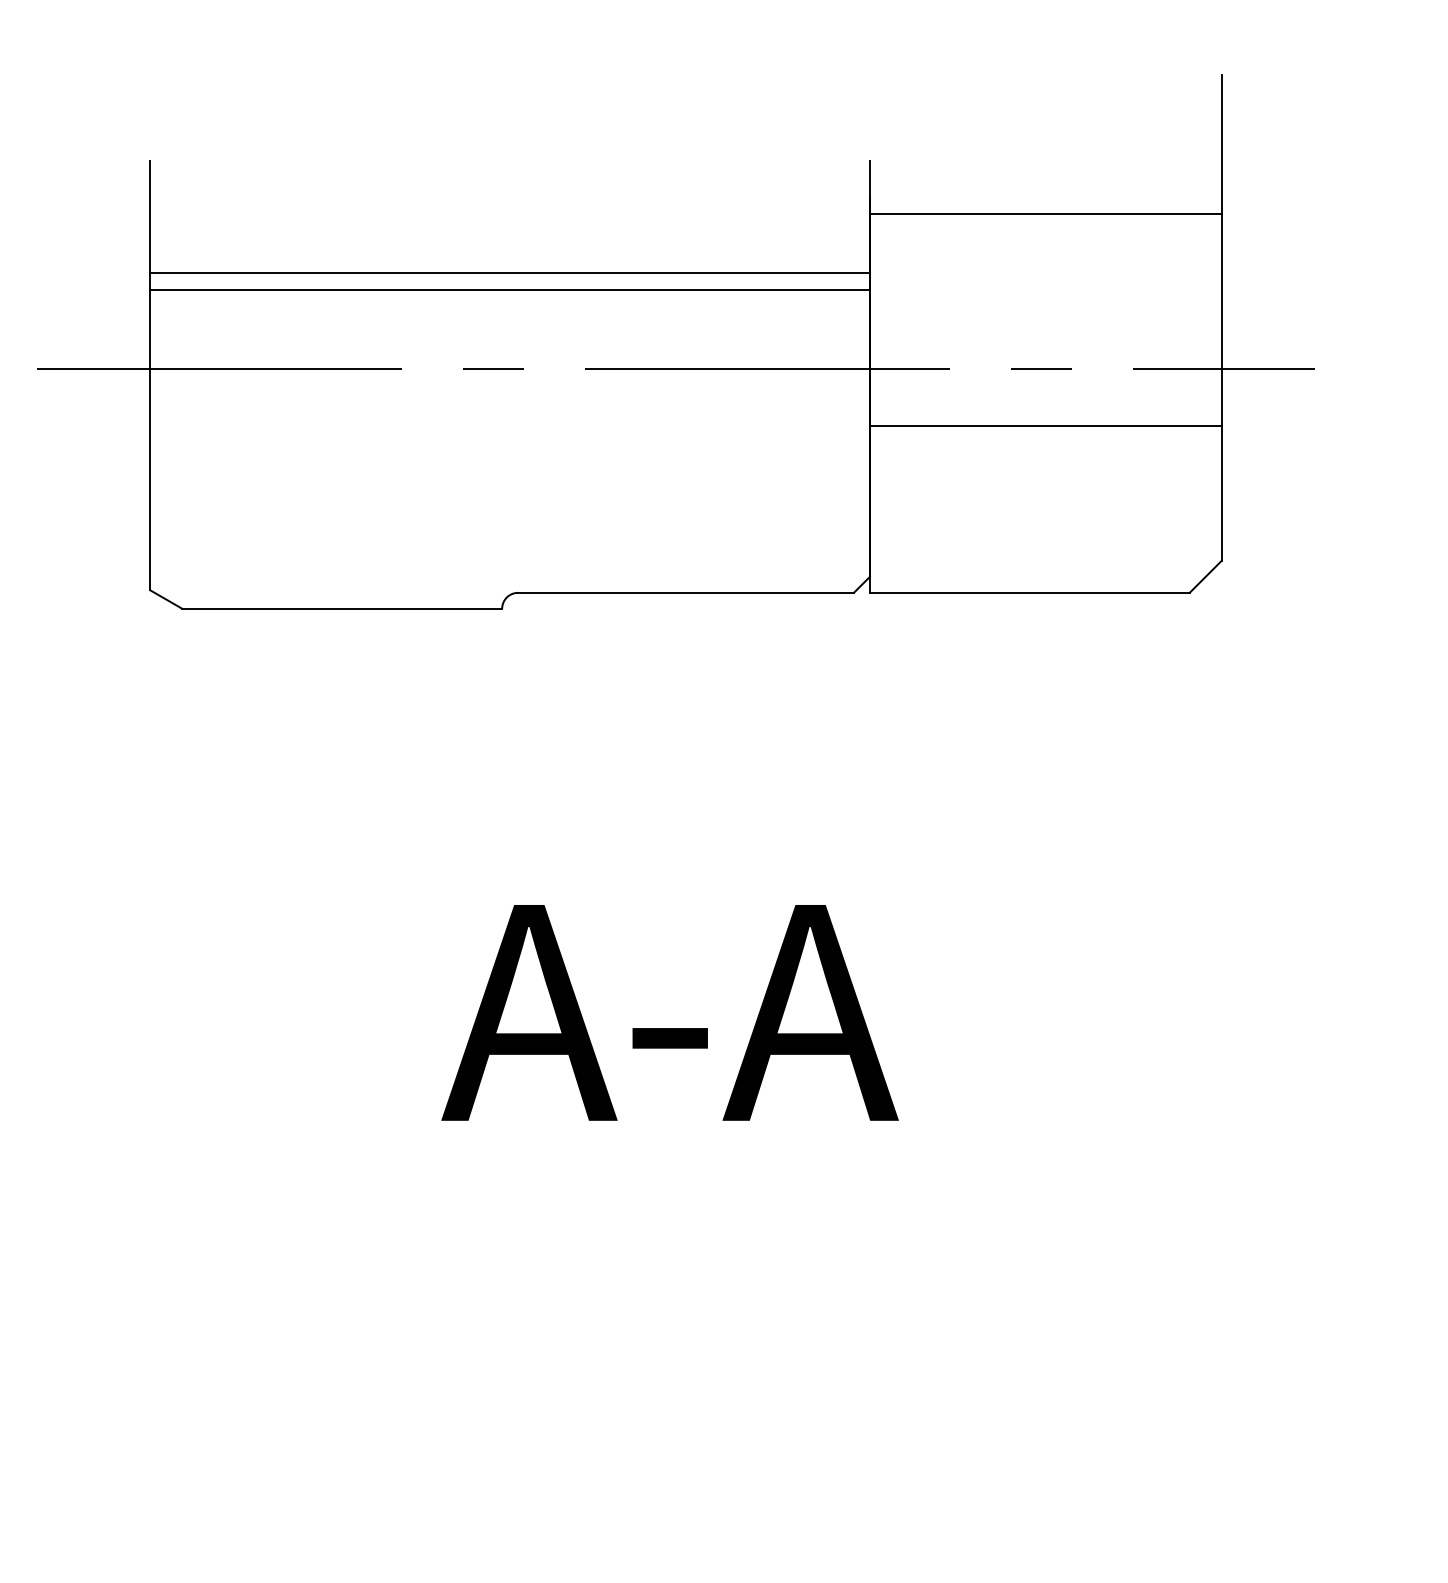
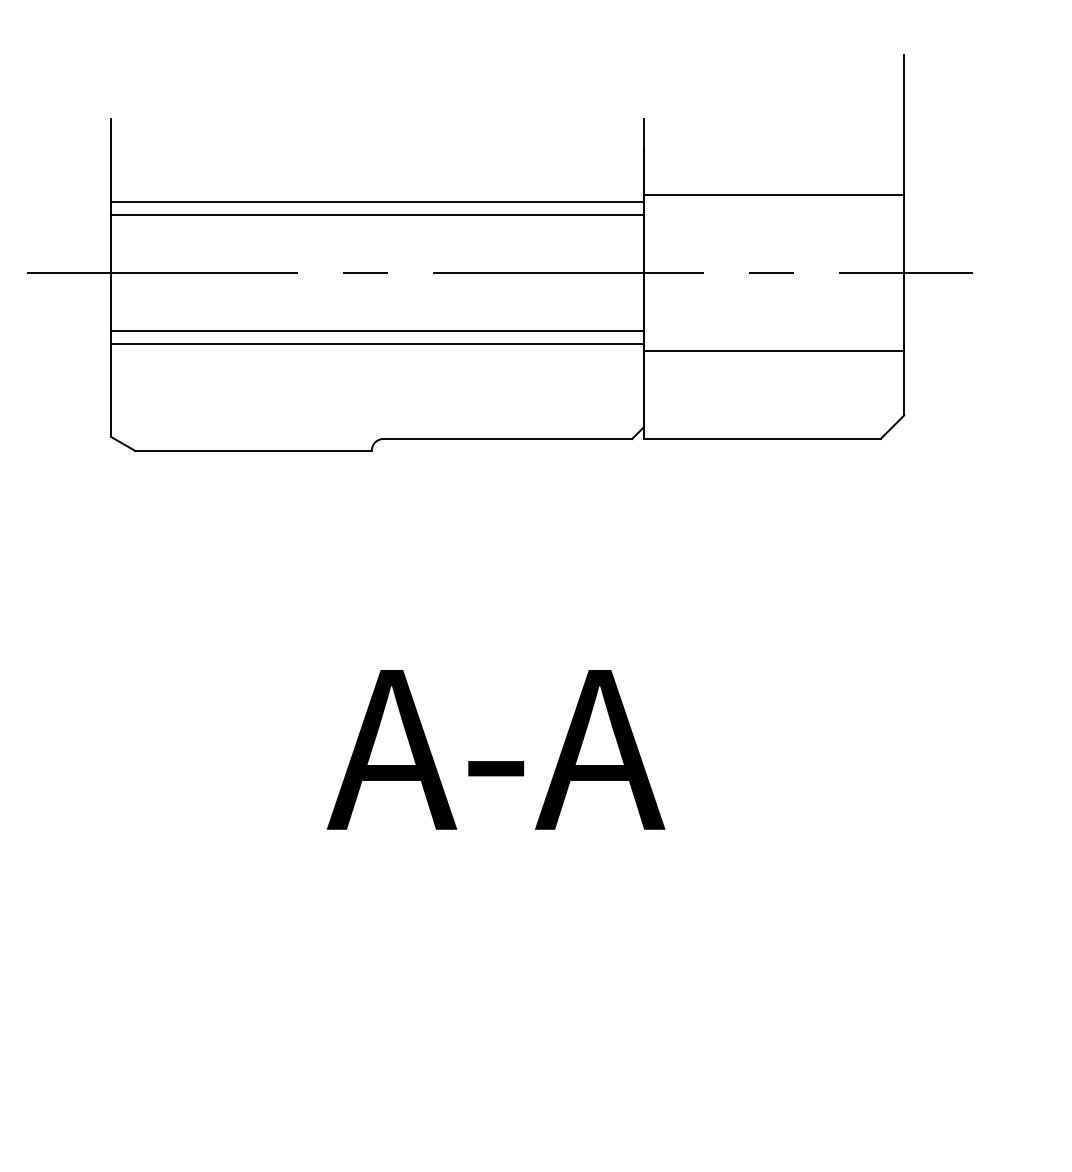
line: (1045, 214) -> (773, 195), moved
line: (1045, 425) -> (773, 351), moved
line: (509, 447) -> (377, 331), added
line: (509, 464) -> (377, 343), added

